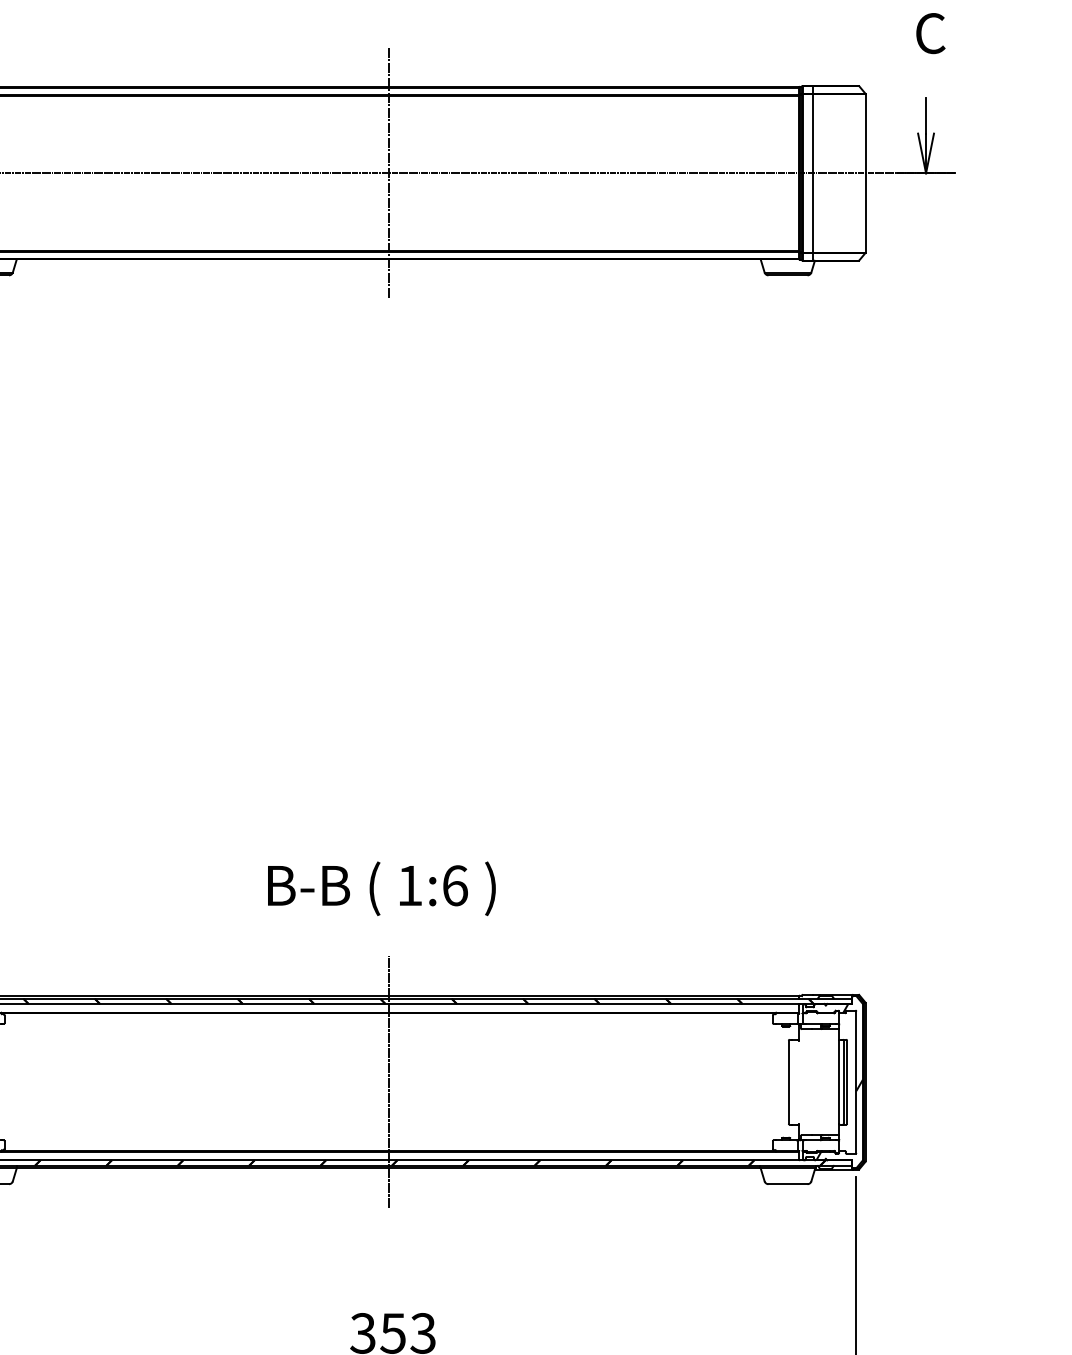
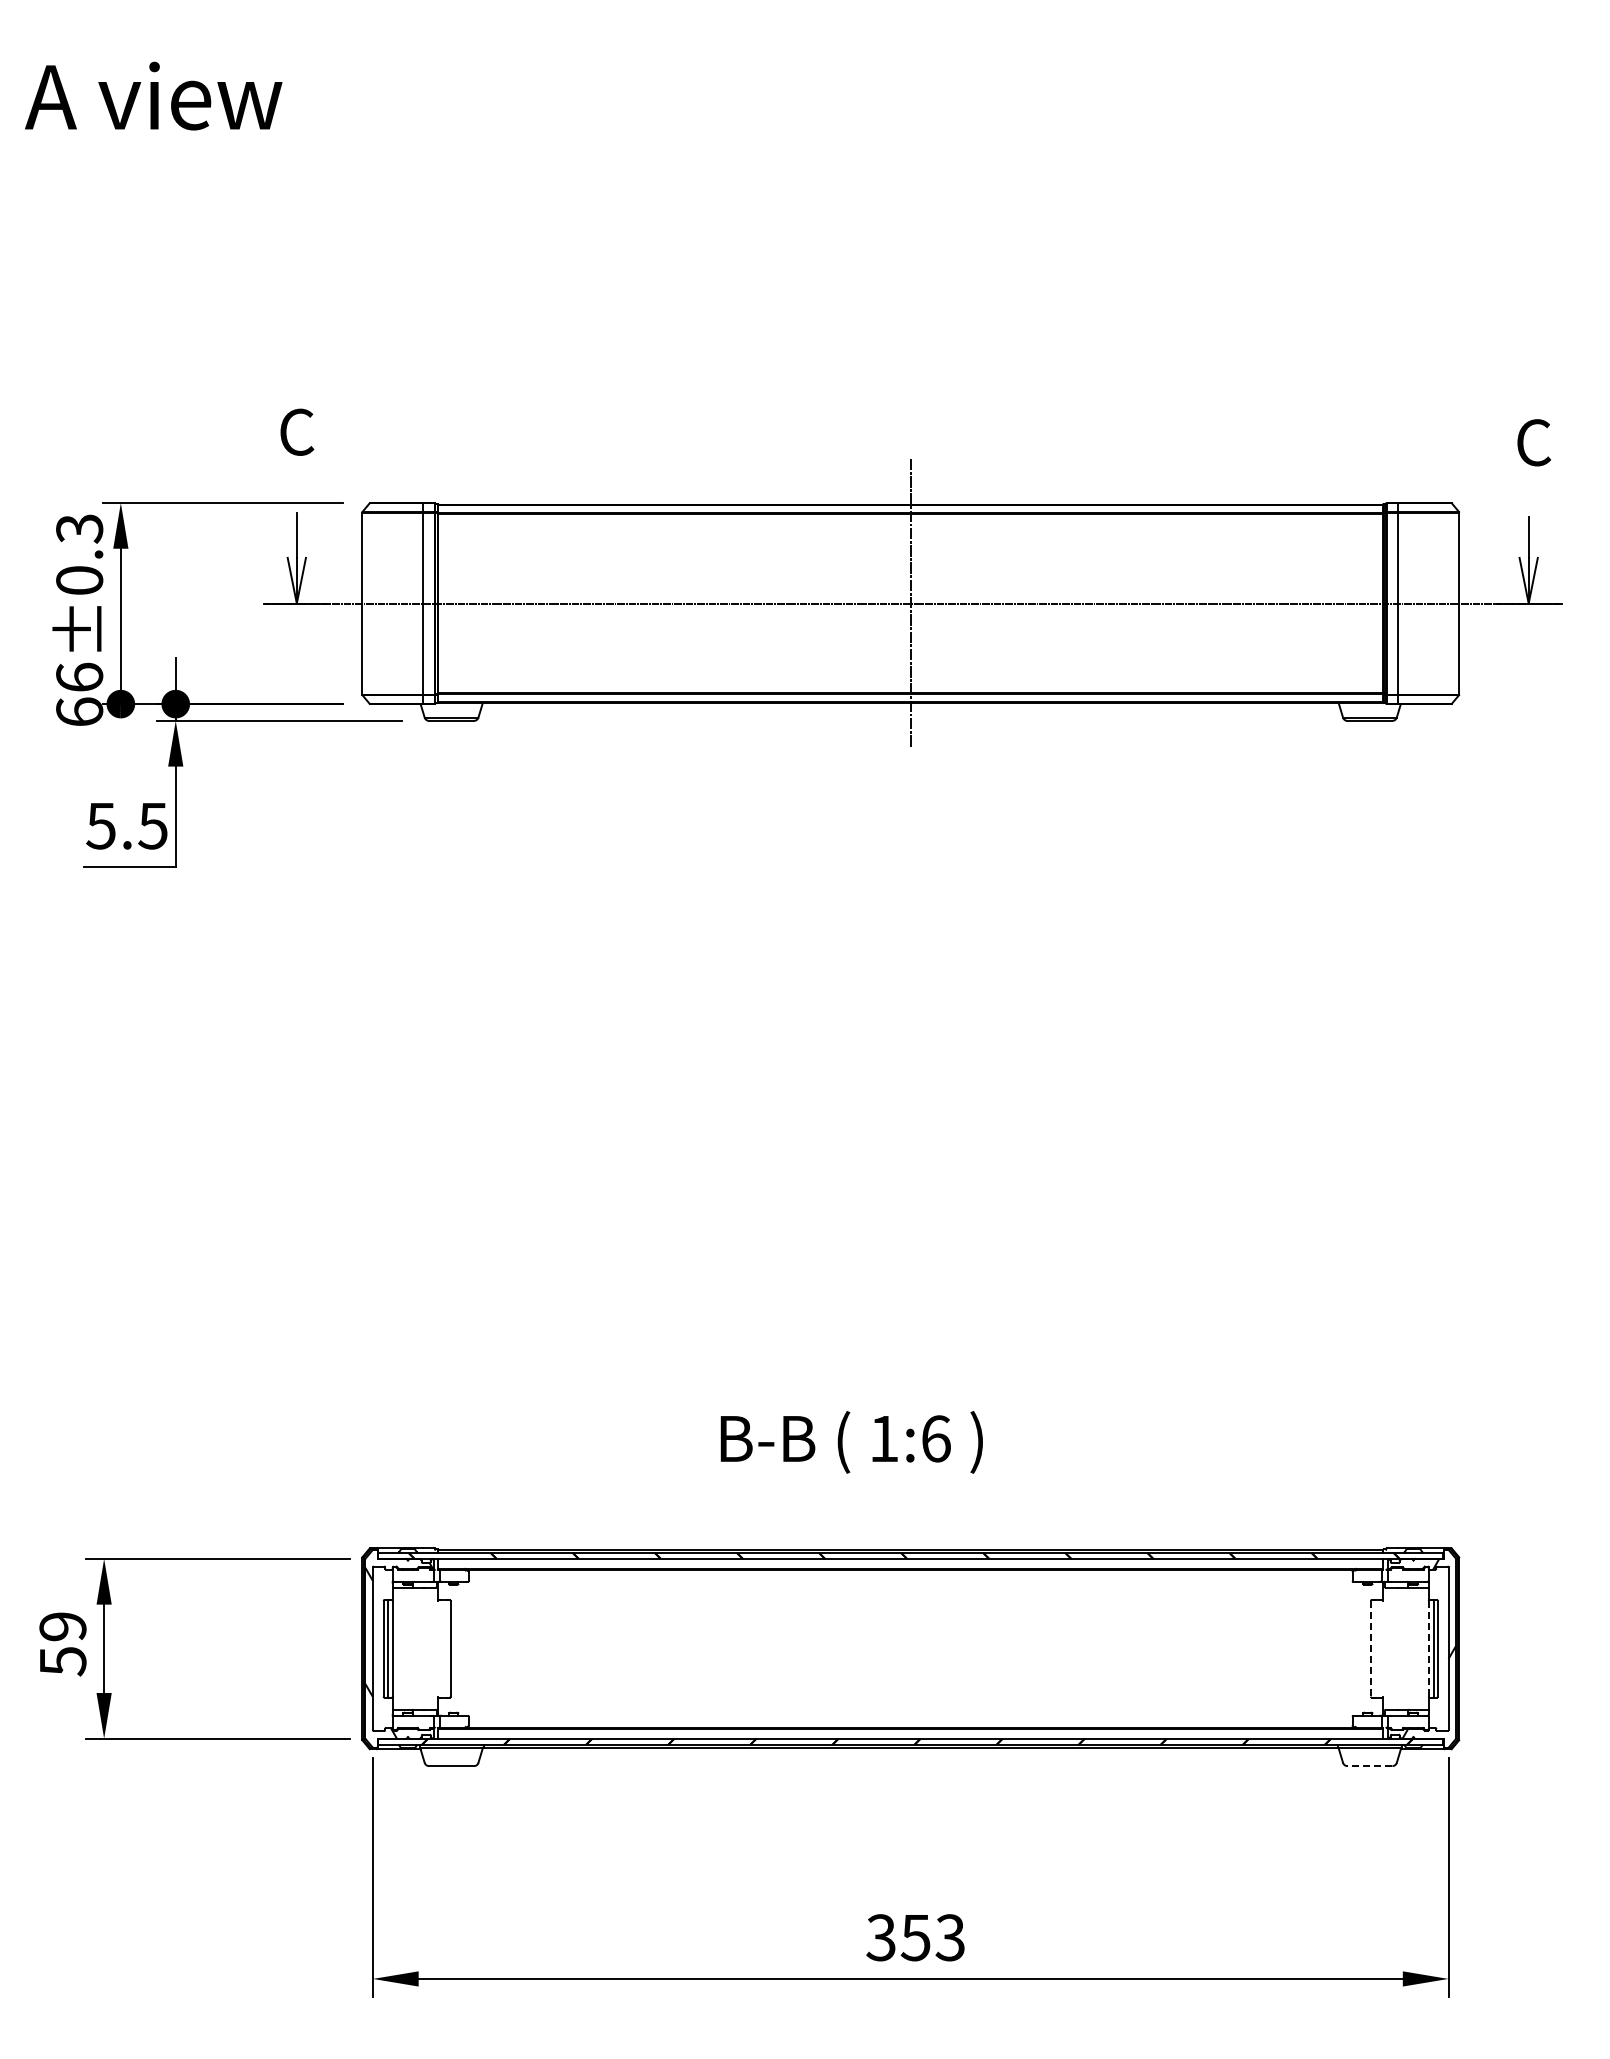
text: (381, 888) -> (851, 1442), moved
line: (388, 1081) -> (910, 1648), removed
line: (788, 1081) -> (1370, 1648), solid -> dashed
line: (838, 1081) -> (1428, 1648), solid -> dashed
line: (787, 1184) -> (1369, 1766), solid -> dashed

